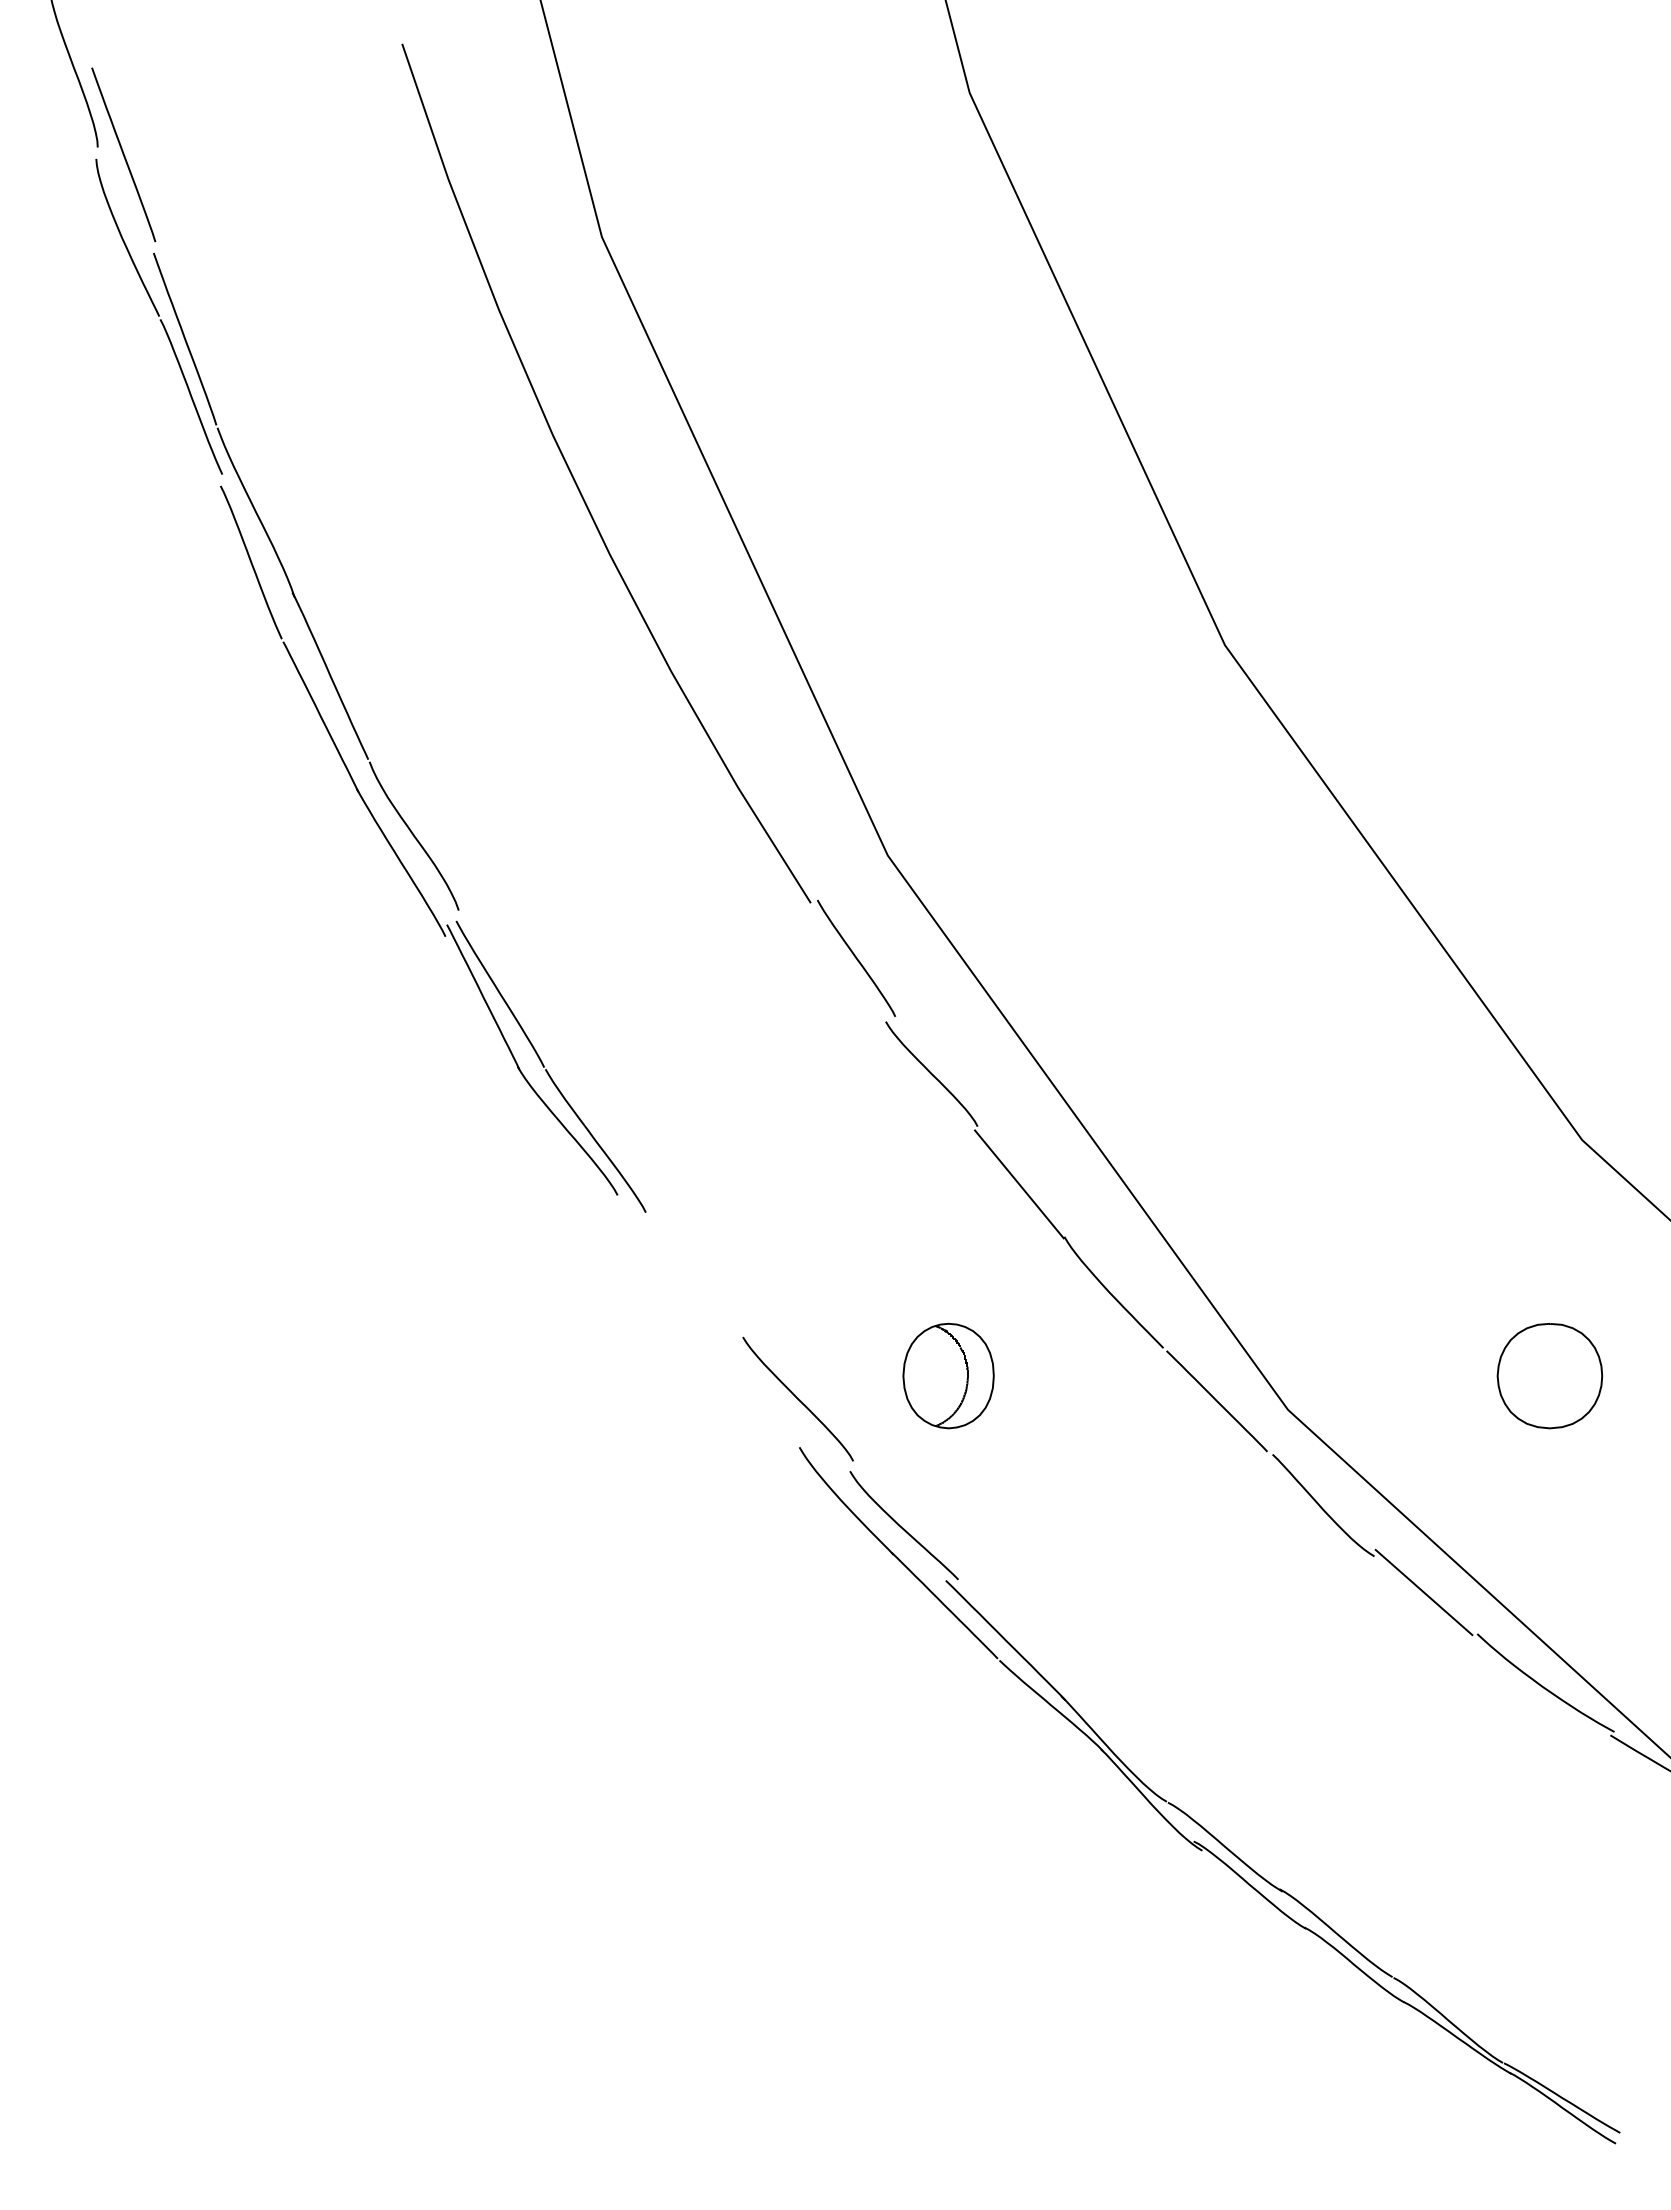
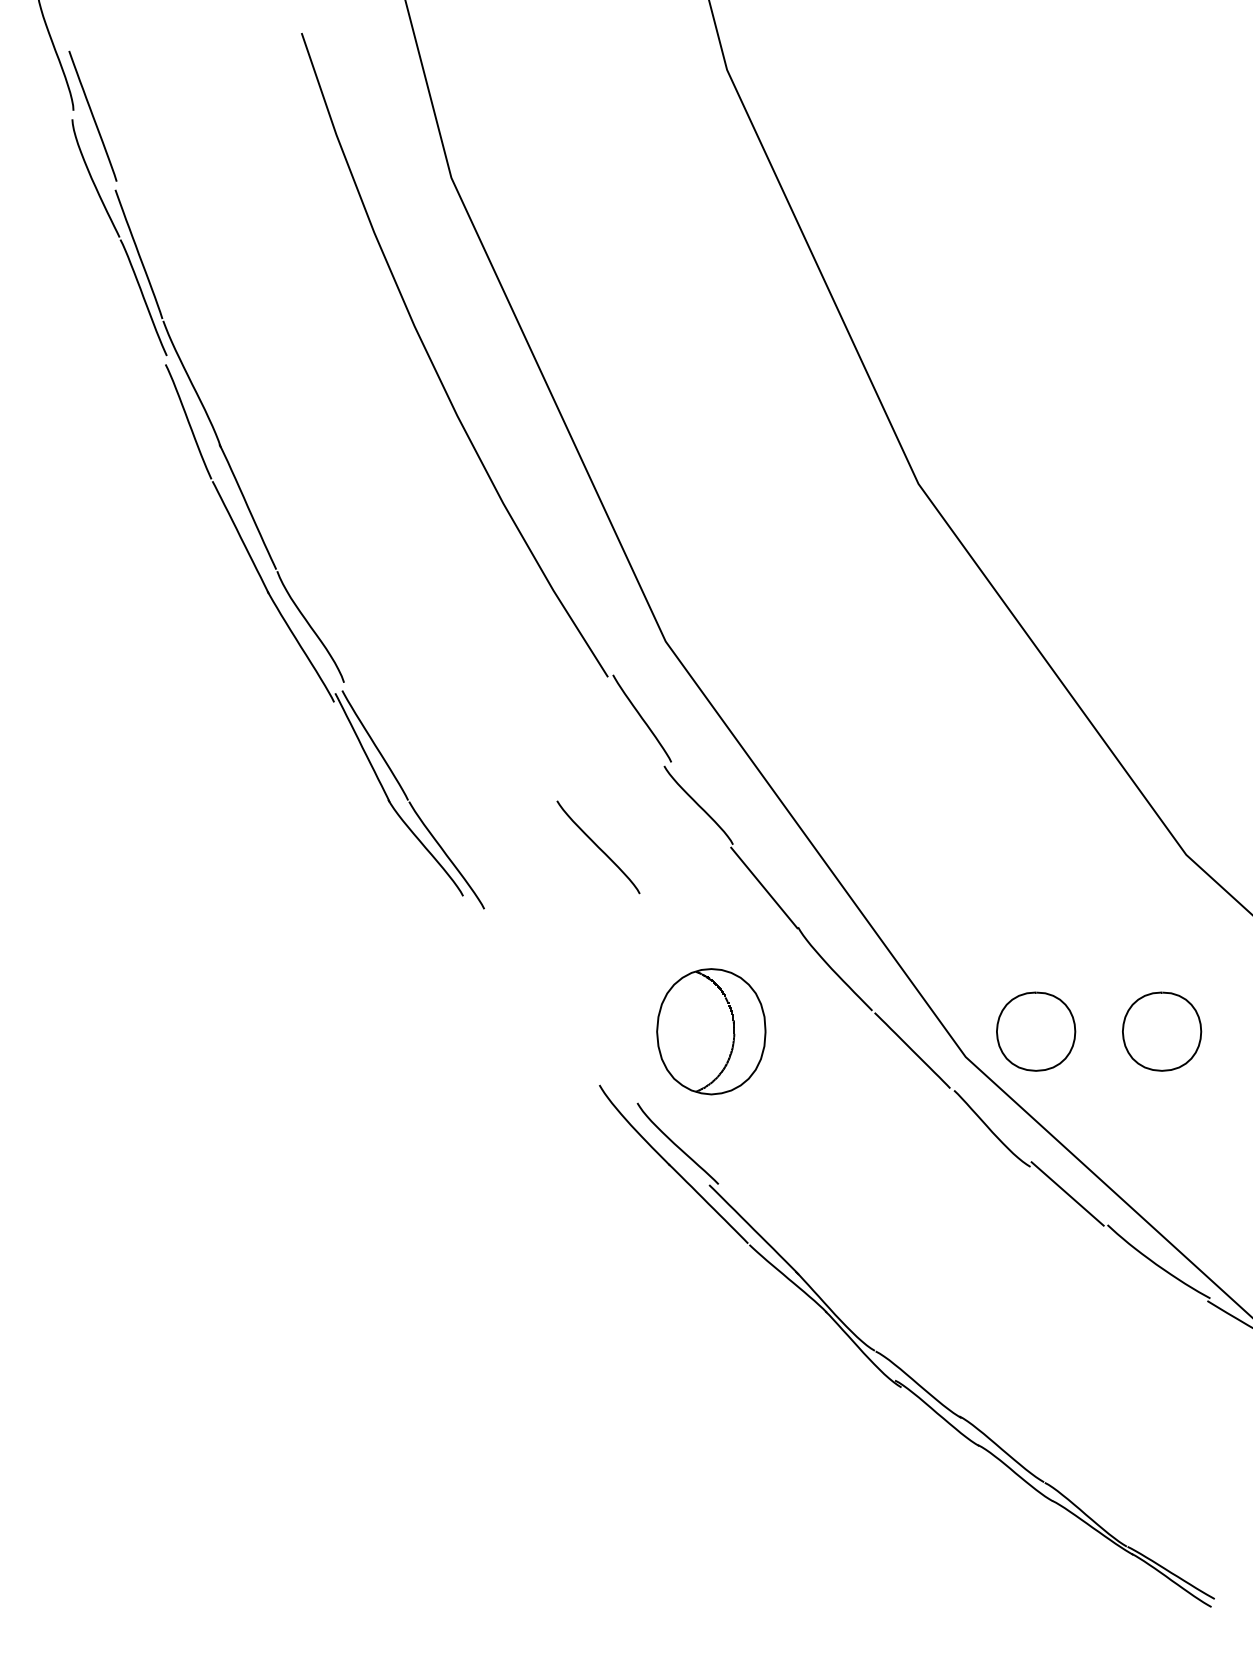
part: (948, 1375) -> (711, 1031), size x1.6
part: (1381, 1376) -> (1035, 1032), added
curve: (797, 1398) -> (598, 846), moved

